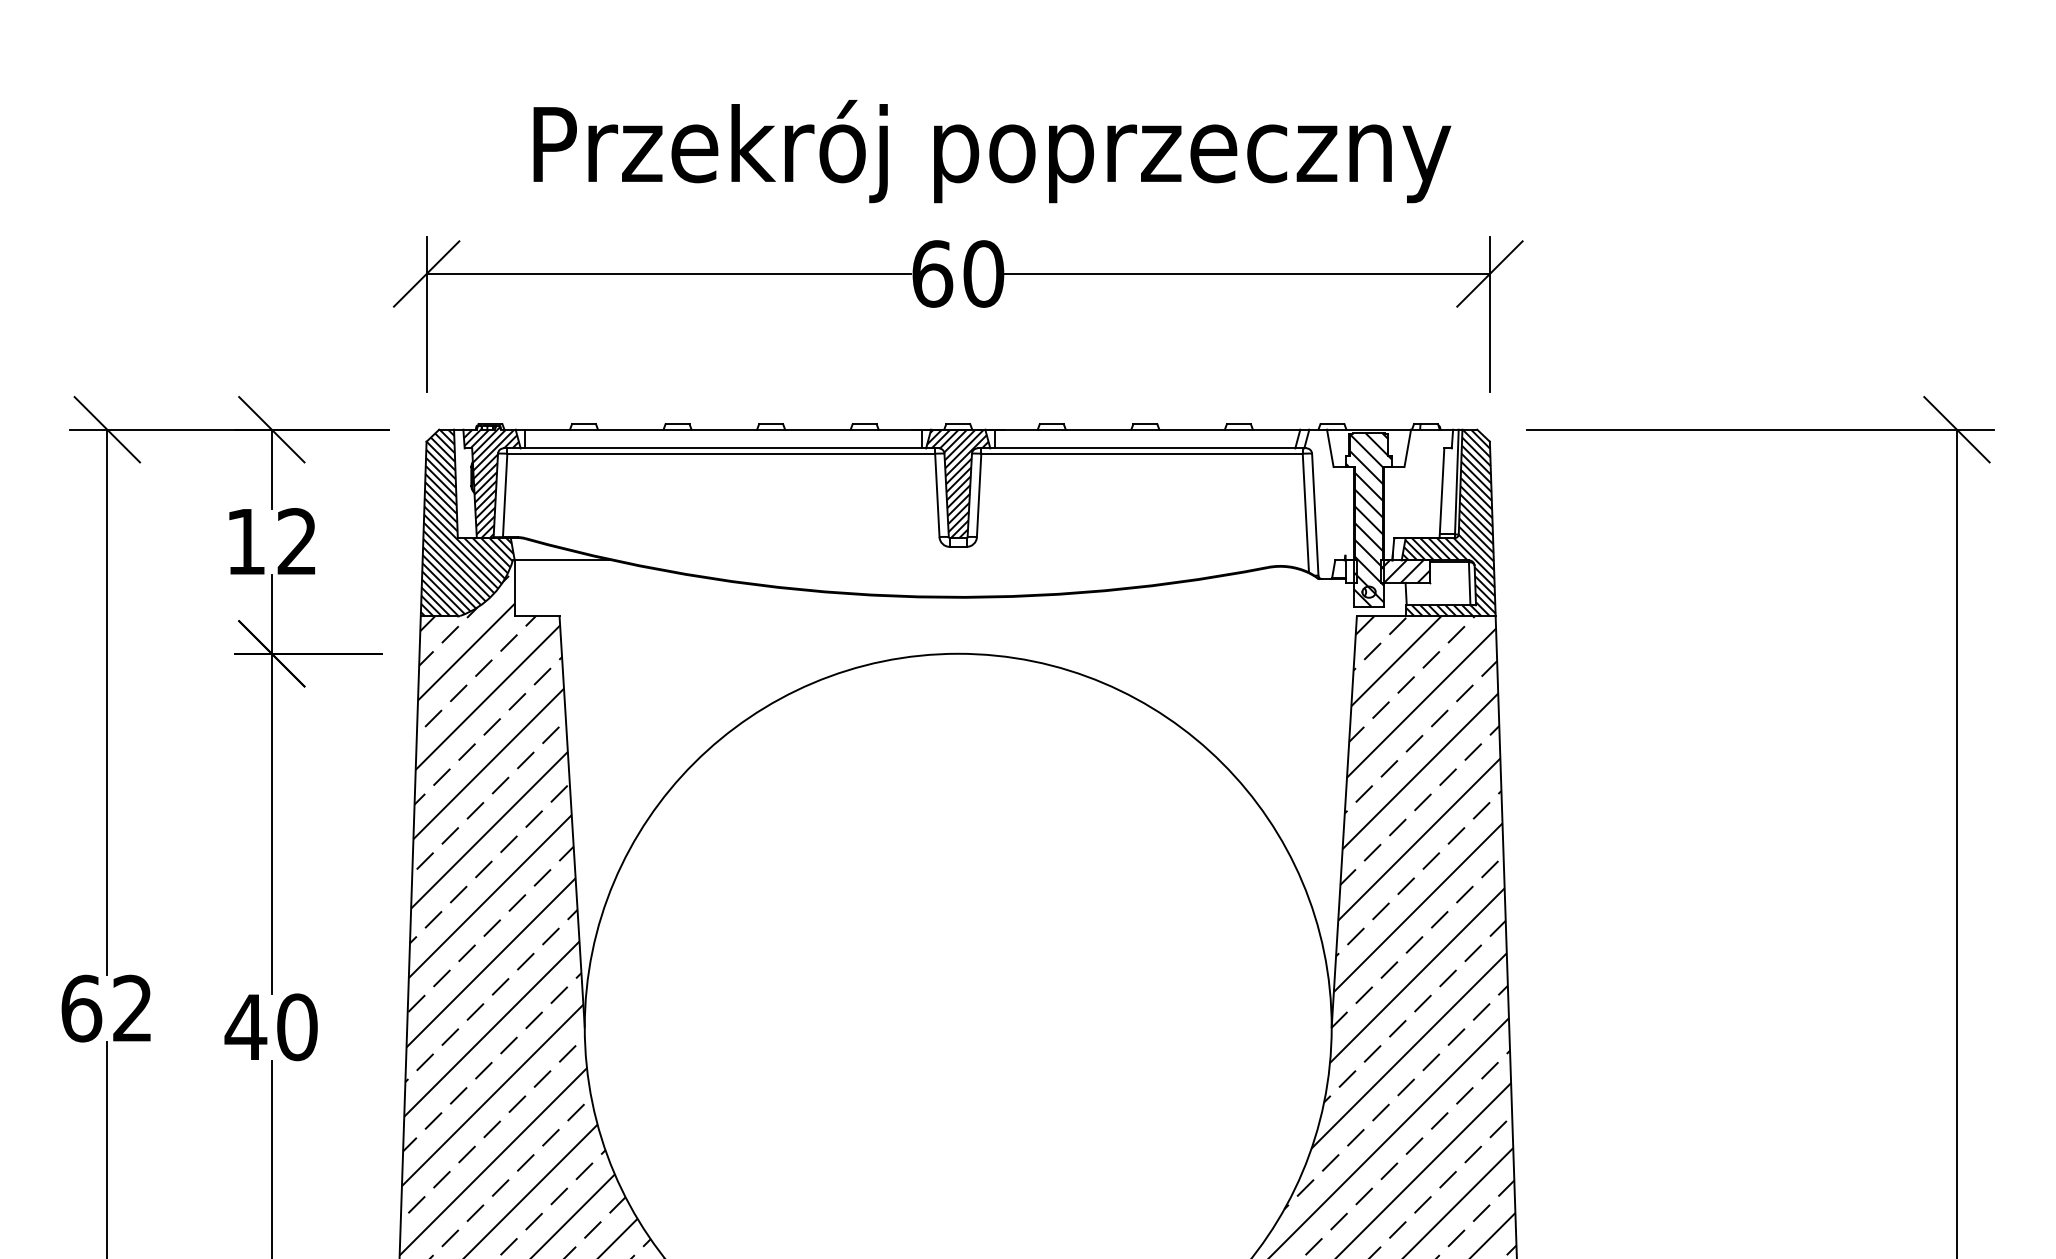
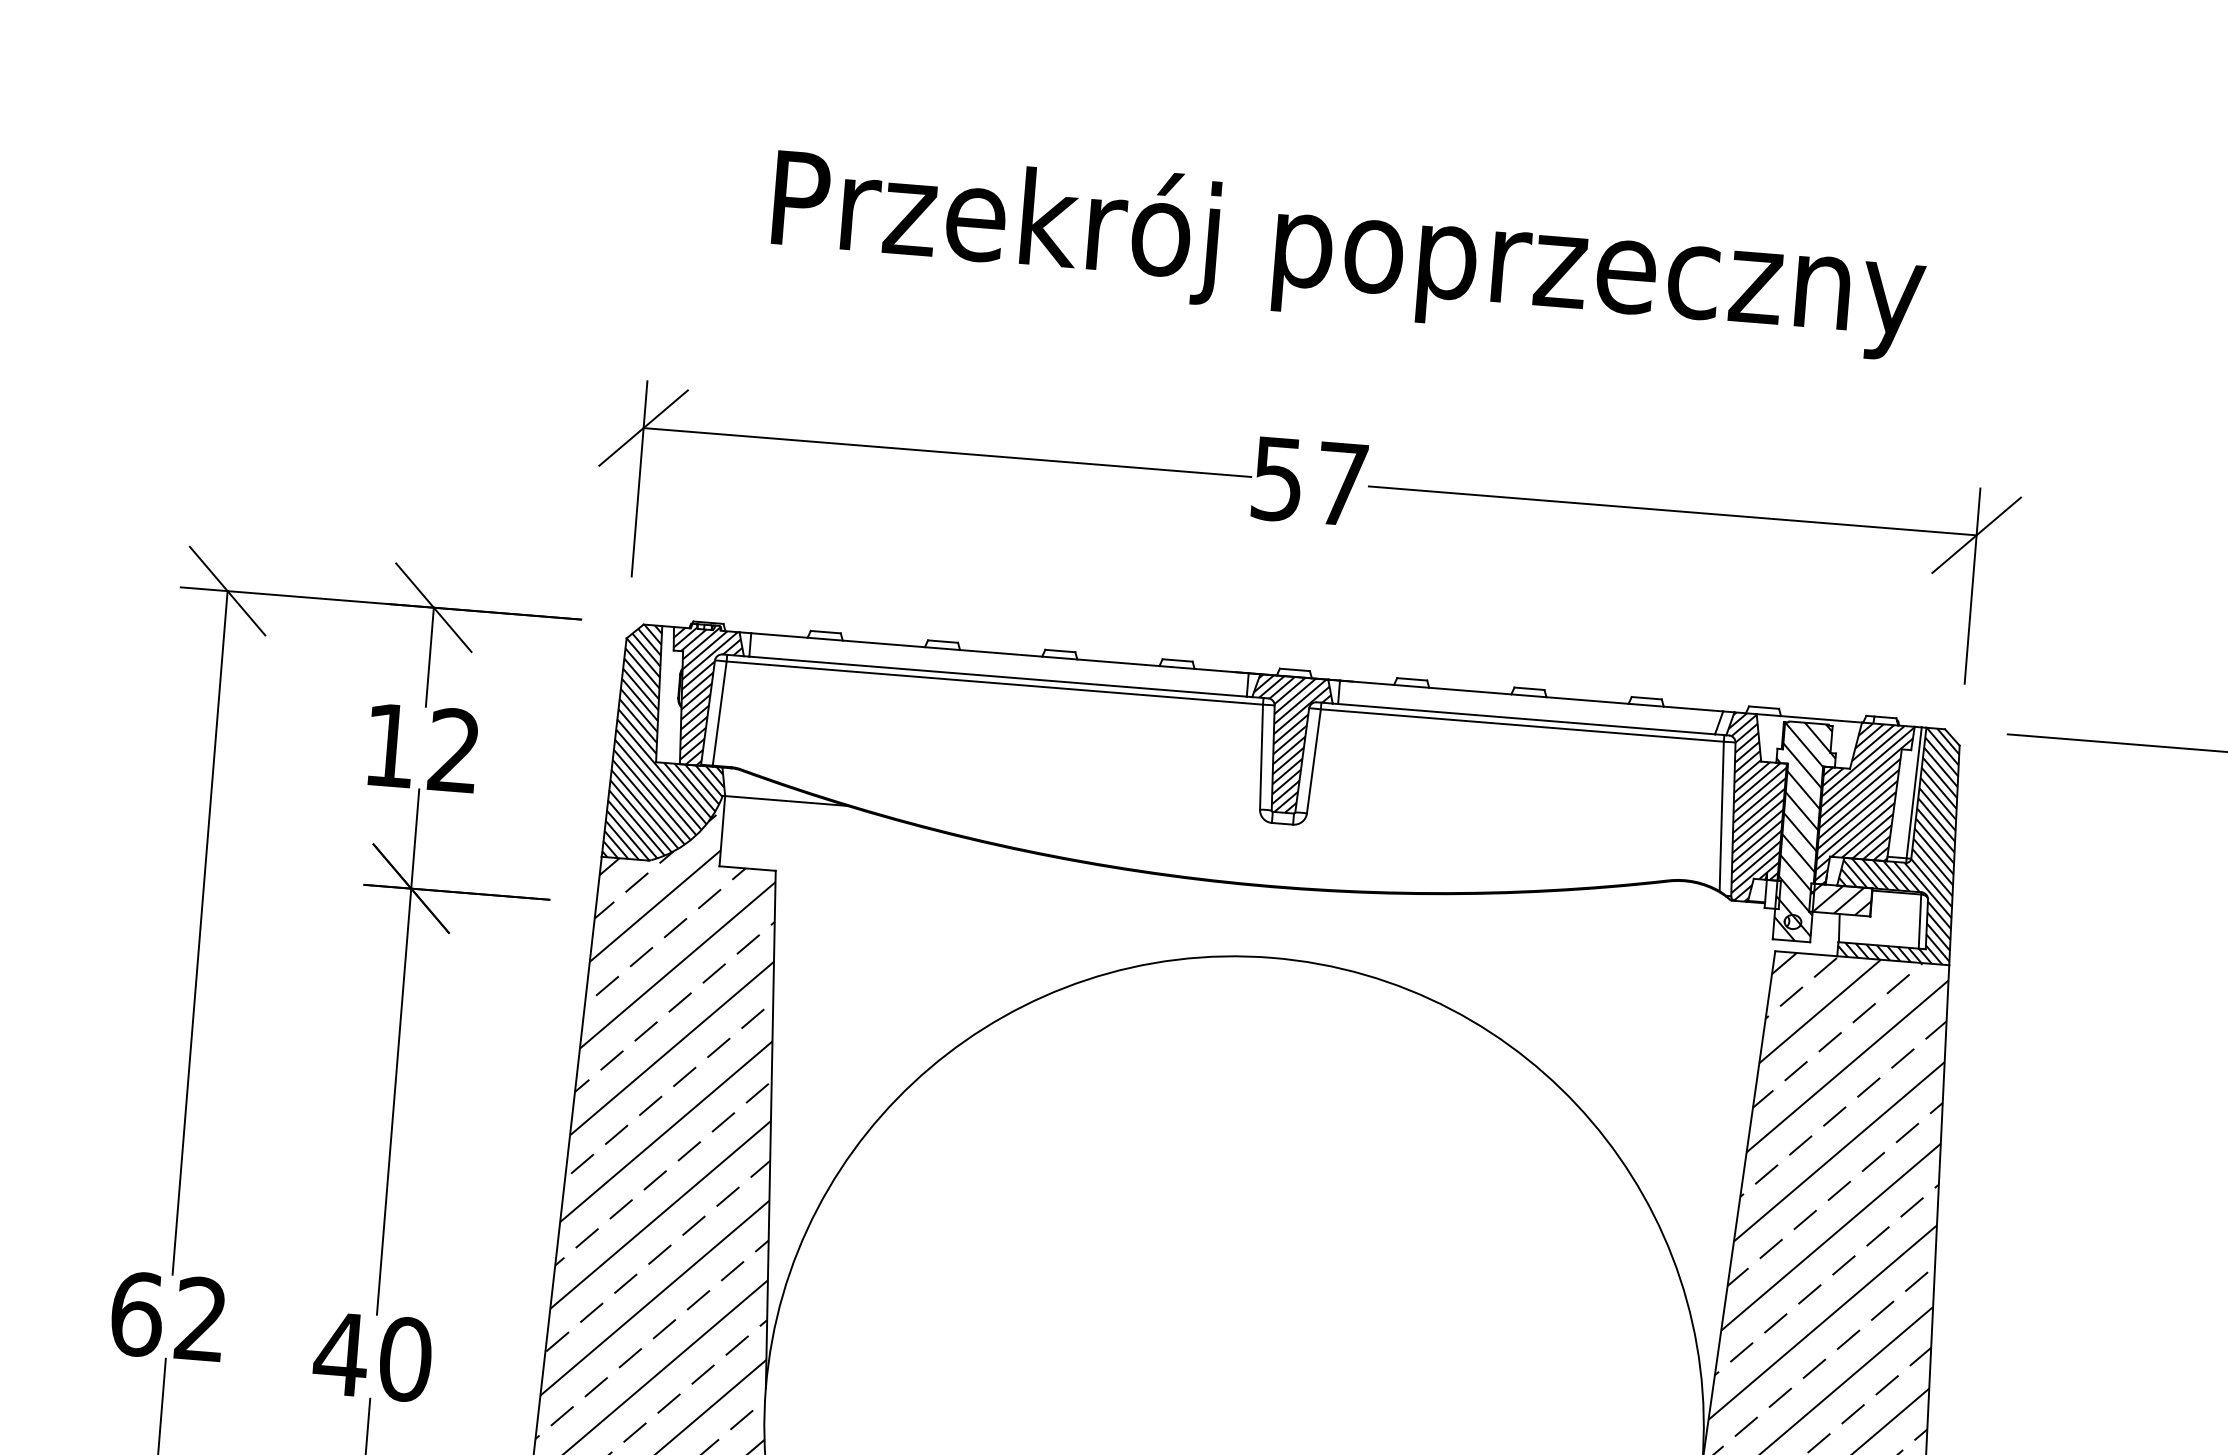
text: (992, 151) -> (1349, 252), moved
text: (958, 273) -> (1310, 481), 60 -> 57
hatch: (1418, 494) -> (1864, 804), added
hatch: (1330, 504) -> (1753, 808), added

